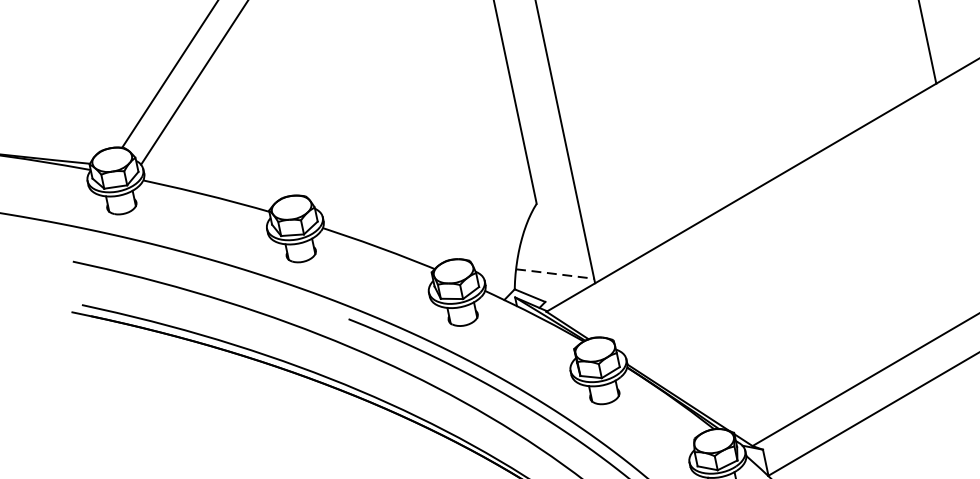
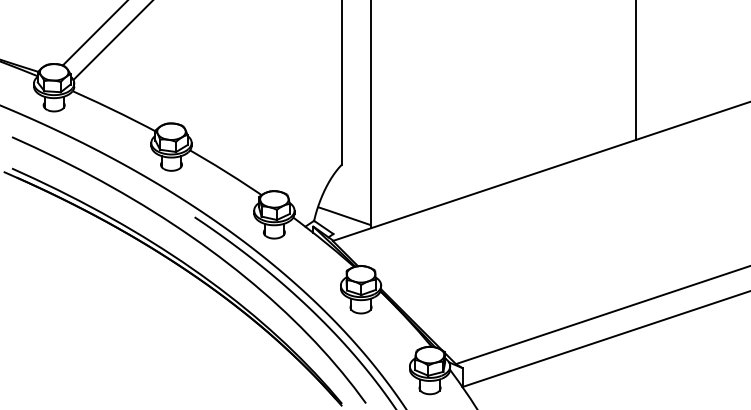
line: (553, 273) -> (343, 215), dashed -> solid

